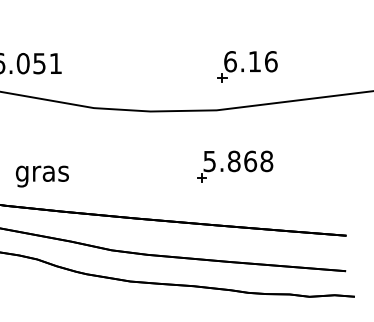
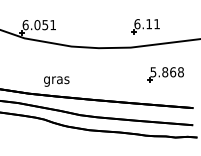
text: (272, 62) -> (157, 24), 6.16 -> 6.11
part: (234, 166) -> (165, 74), moved
text: (41, 176) -> (56, 81), moved

